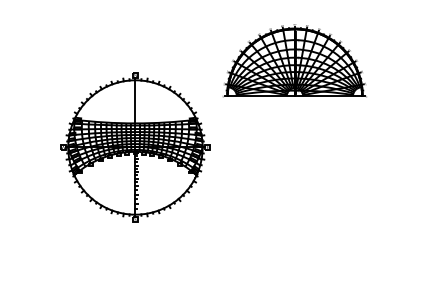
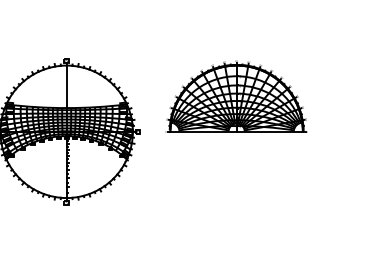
part: (294, 60) -> (236, 96), moved

